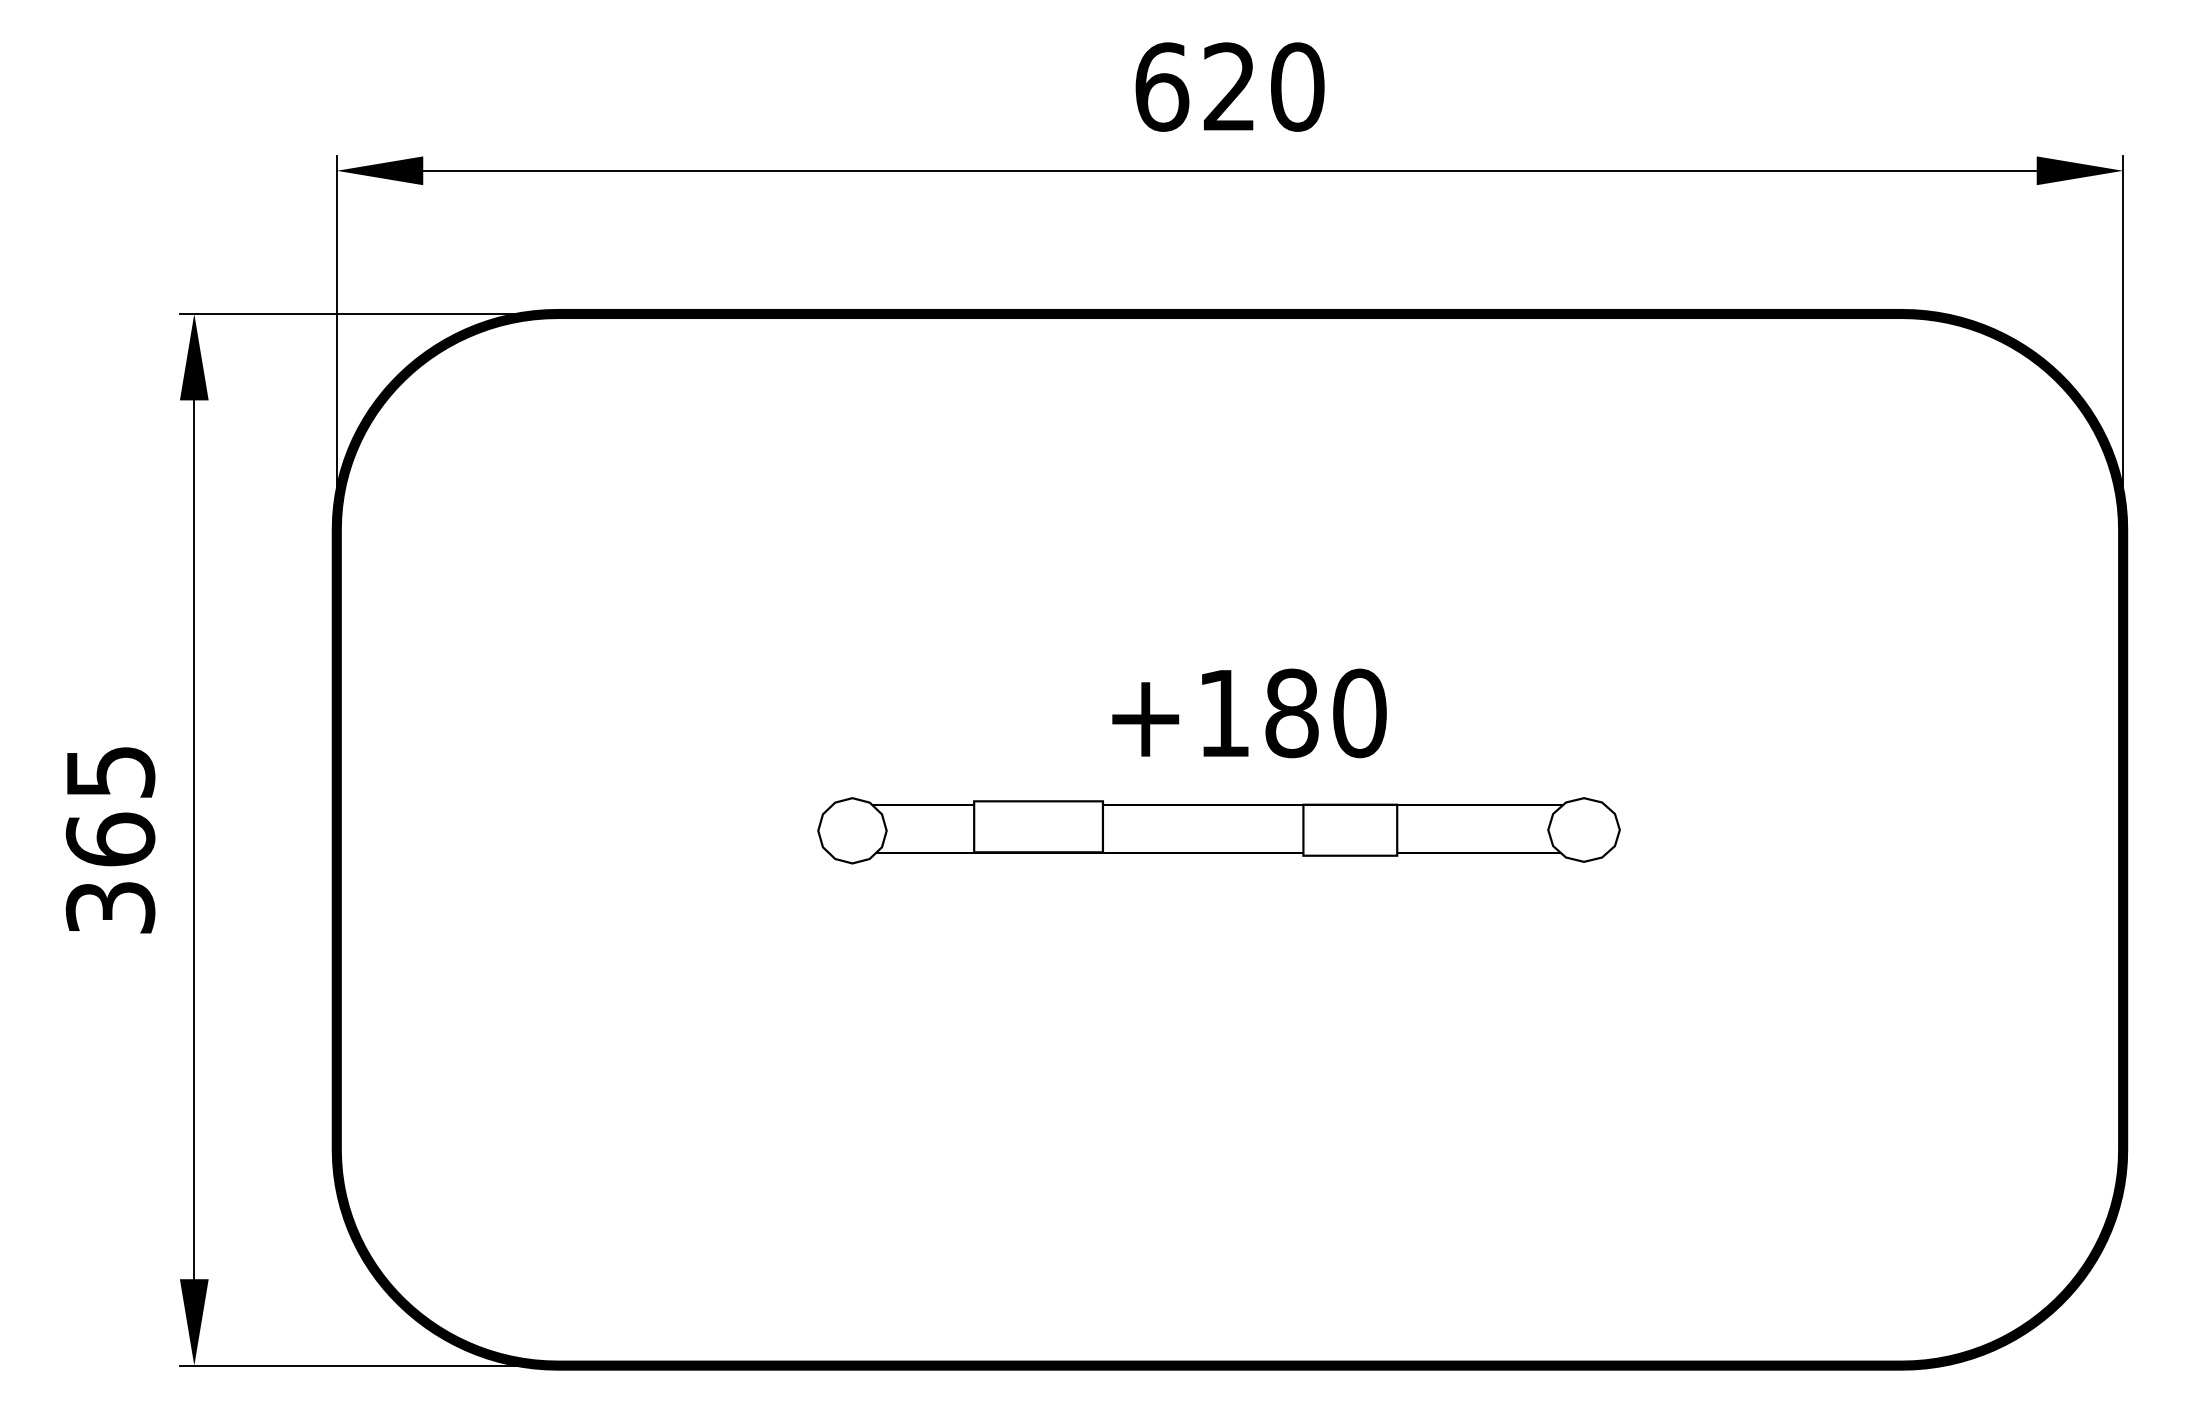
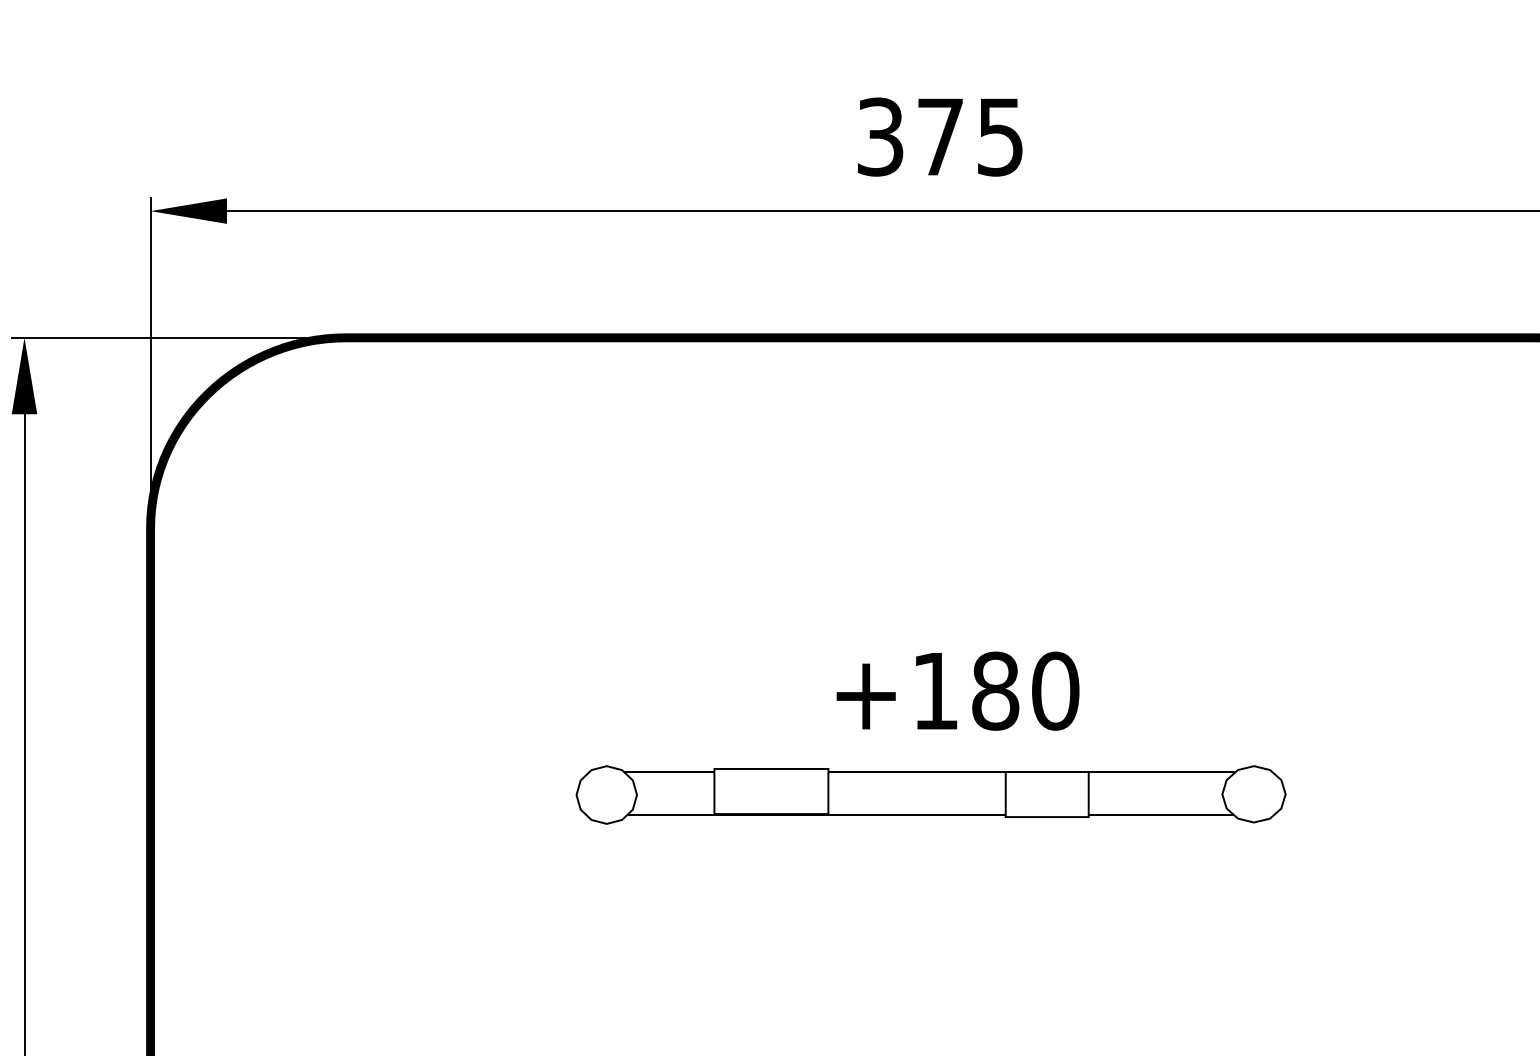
text: (1229, 86) -> (940, 136), 620 -> 375

